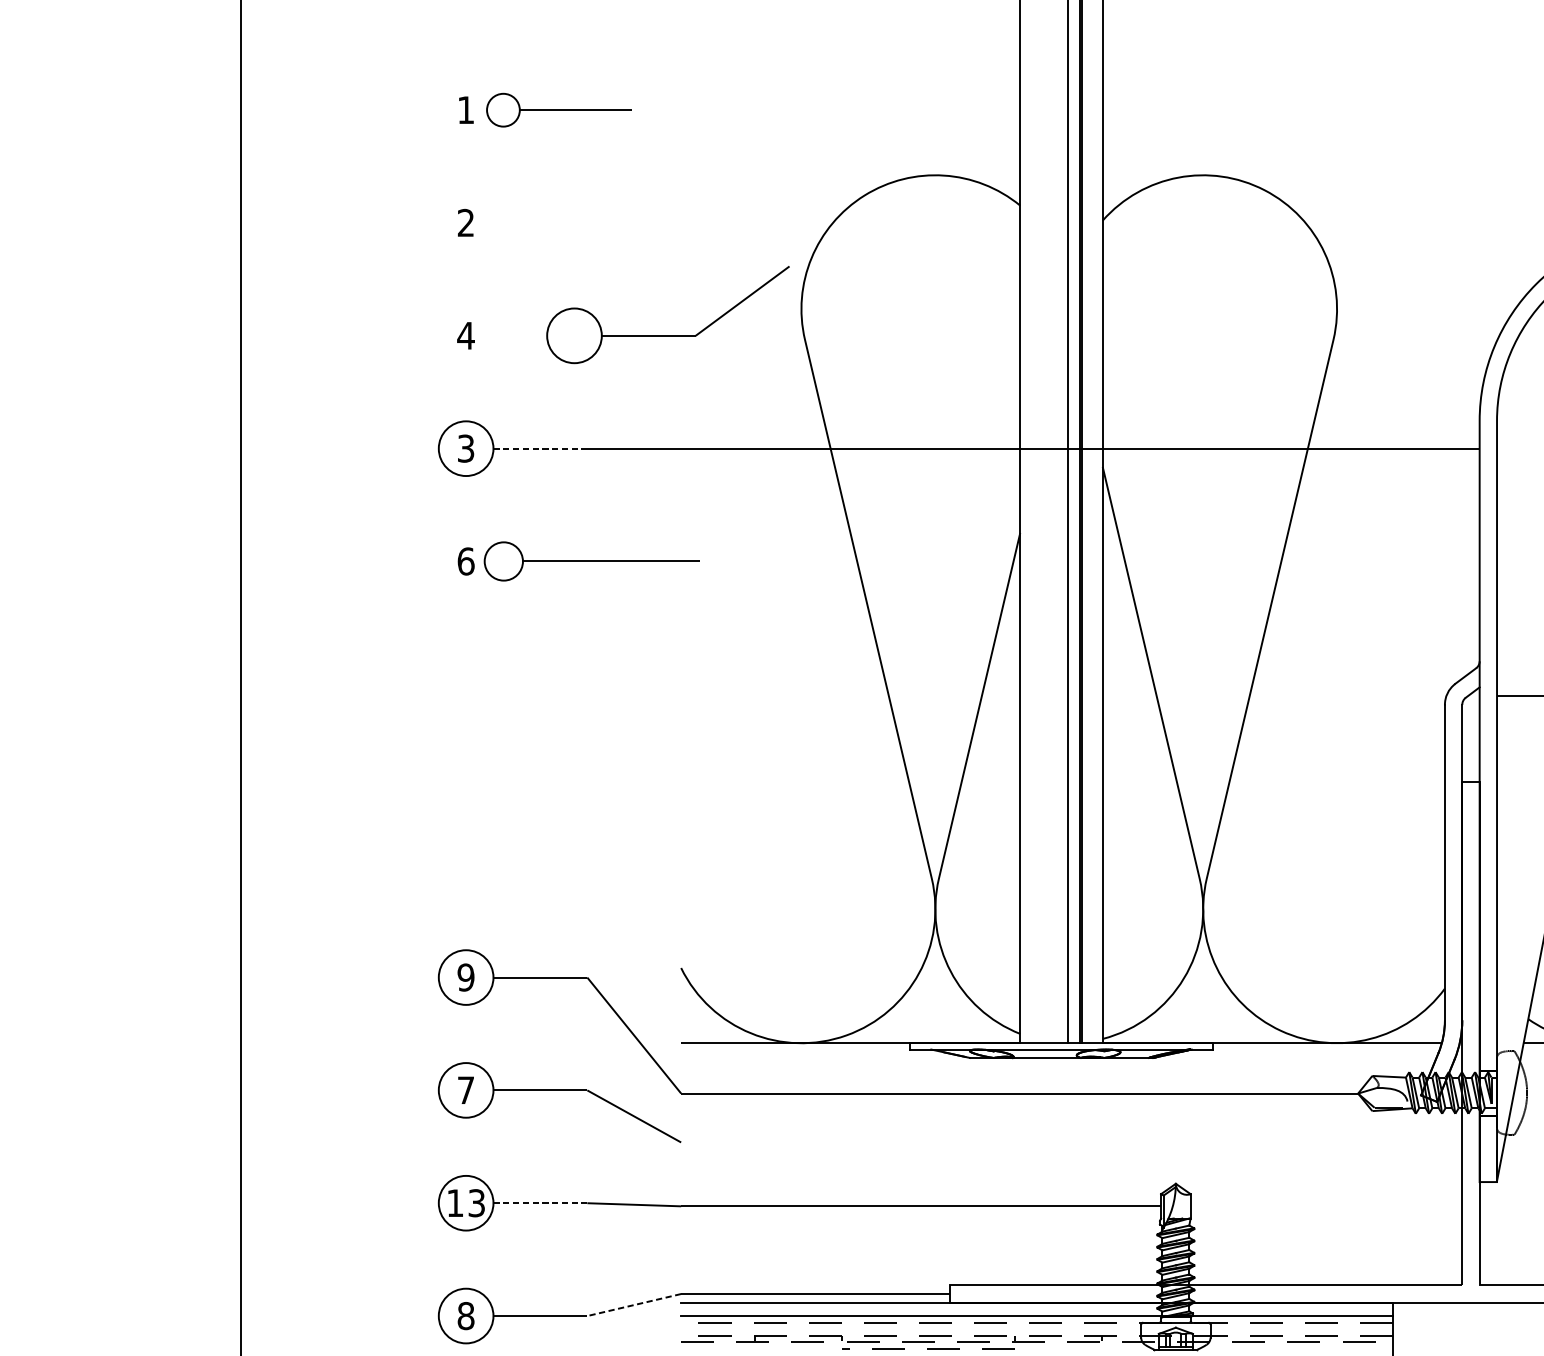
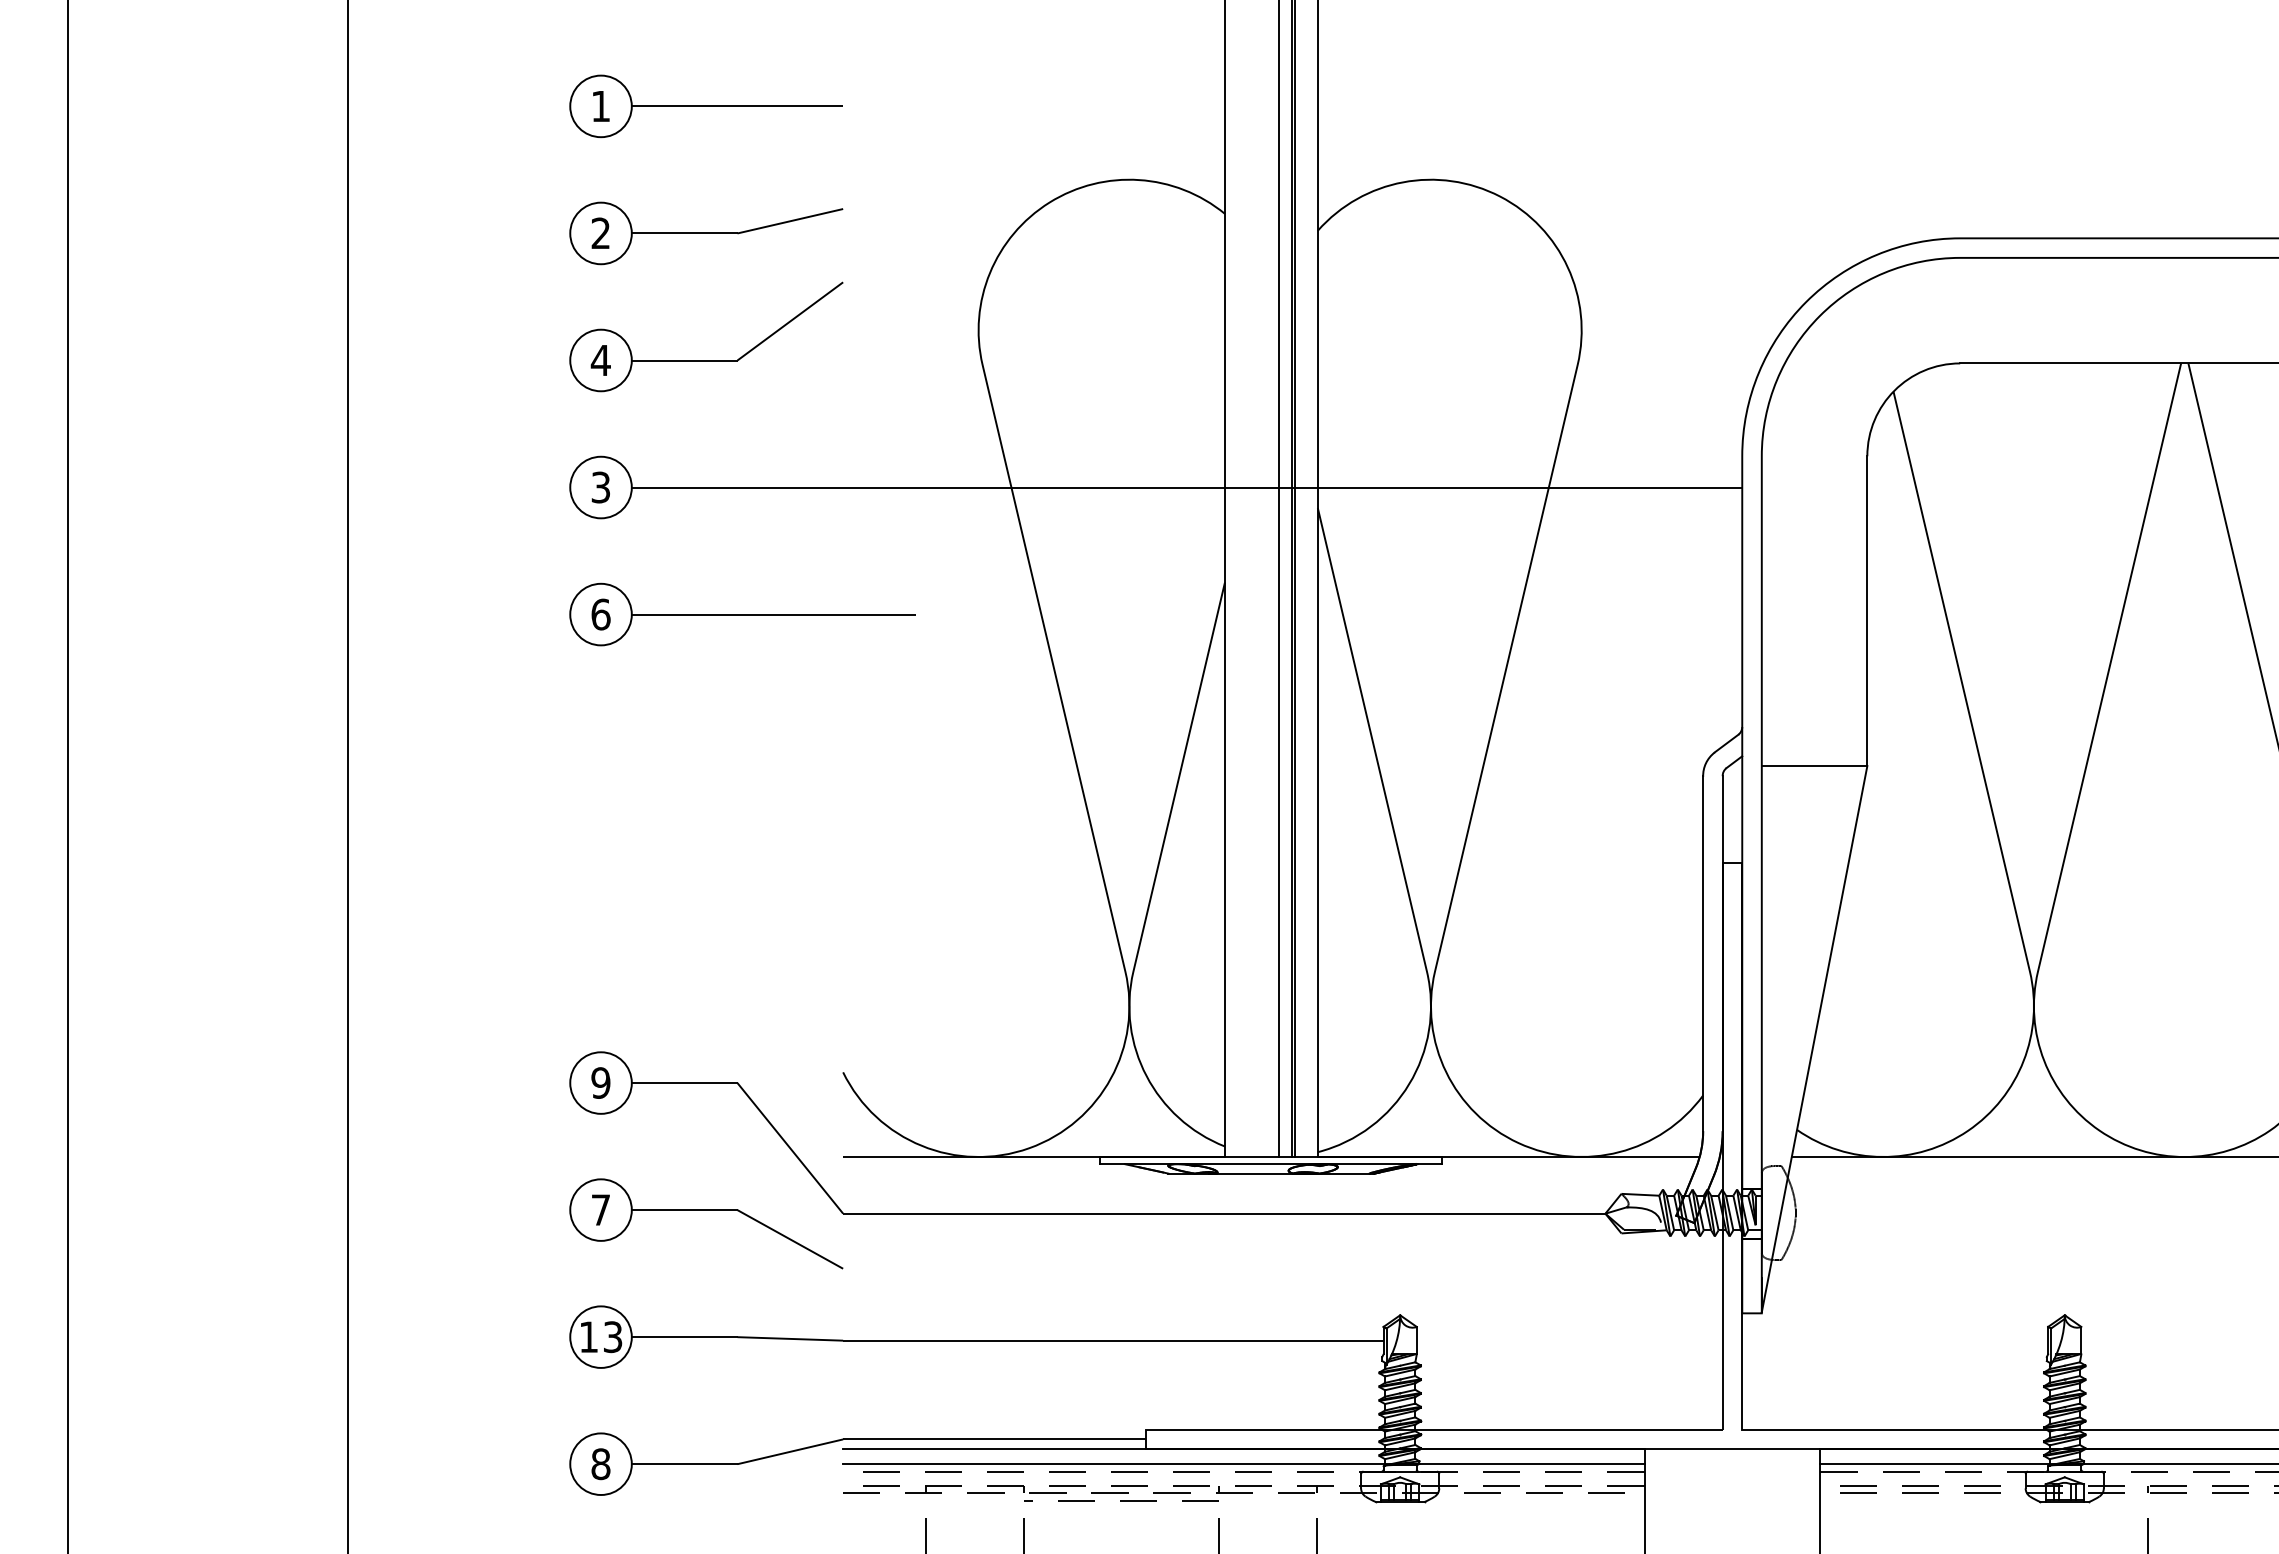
part: (558, 110) -> (705, 106), size x1.67
part: (559, 223) -> (706, 233), added
part: (668, 335) -> (706, 360), moved
line: (540, 448) -> (684, 487), dashed -> solid
part: (591, 561) -> (742, 614), size x1.43
line: (540, 1203) -> (684, 1337), dashed -> solid
line: (633, 1304) -> (789, 1451), dashed -> solid

